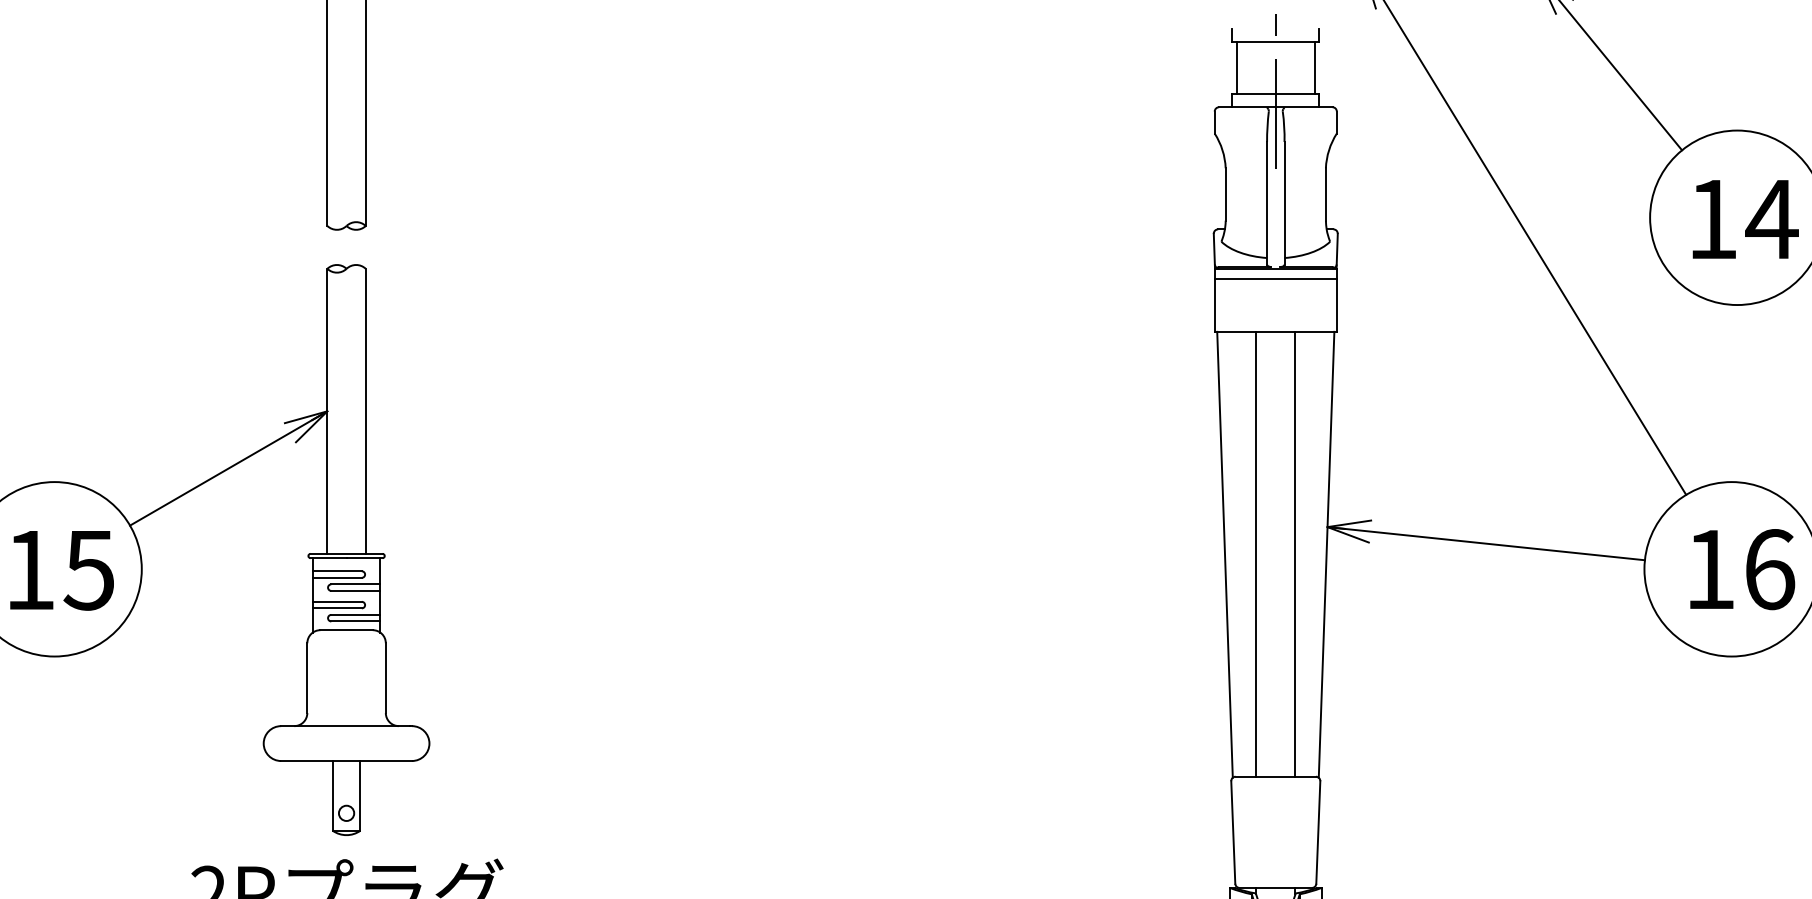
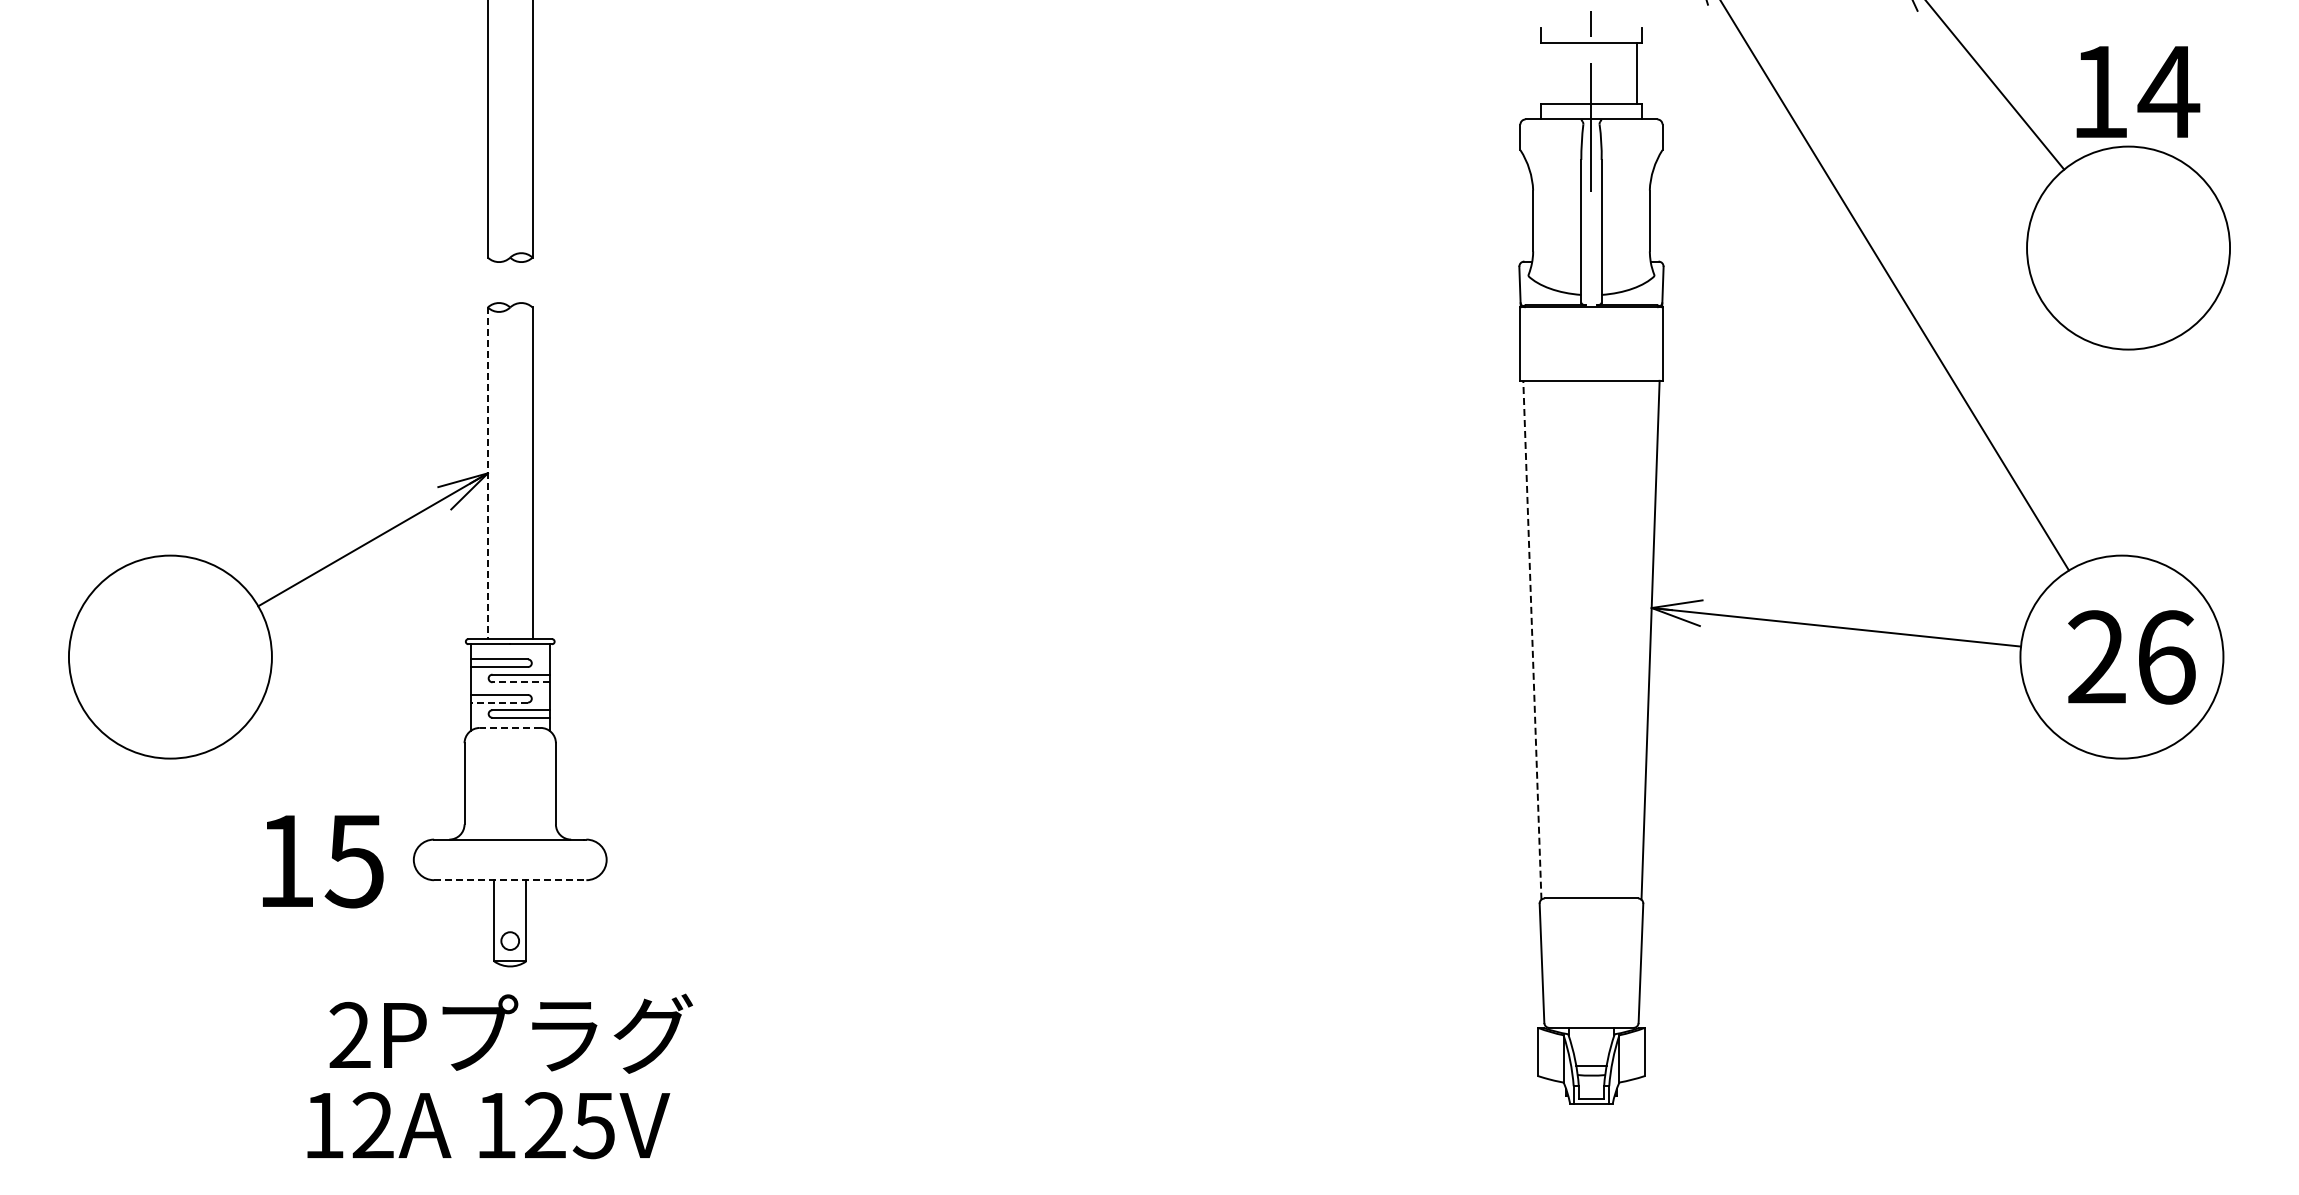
line: (1236, 67) -> (1545, 73), removed
text: (1745, 218) -> (2138, 91), moved
line: (1275, 278) -> (1591, 318), removed
line: (327, 411) -> (487, 473), solid -> dashed
line: (1256, 554) -> (1568, 639), removed
line: (1295, 554) -> (1614, 639), removed
line: (1225, 555) -> (1532, 640), solid -> dashed
text: (1709, 568) -> (2096, 656), 16 -> 26
text: (62, 570) -> (323, 861), moved
line: (356, 591) -> (521, 682), solid -> dashed
line: (337, 608) -> (499, 702), solid -> dashed
line: (345, 629) -> (509, 727), solid -> dashed
line: (346, 761) -> (510, 880), solid -> dashed

